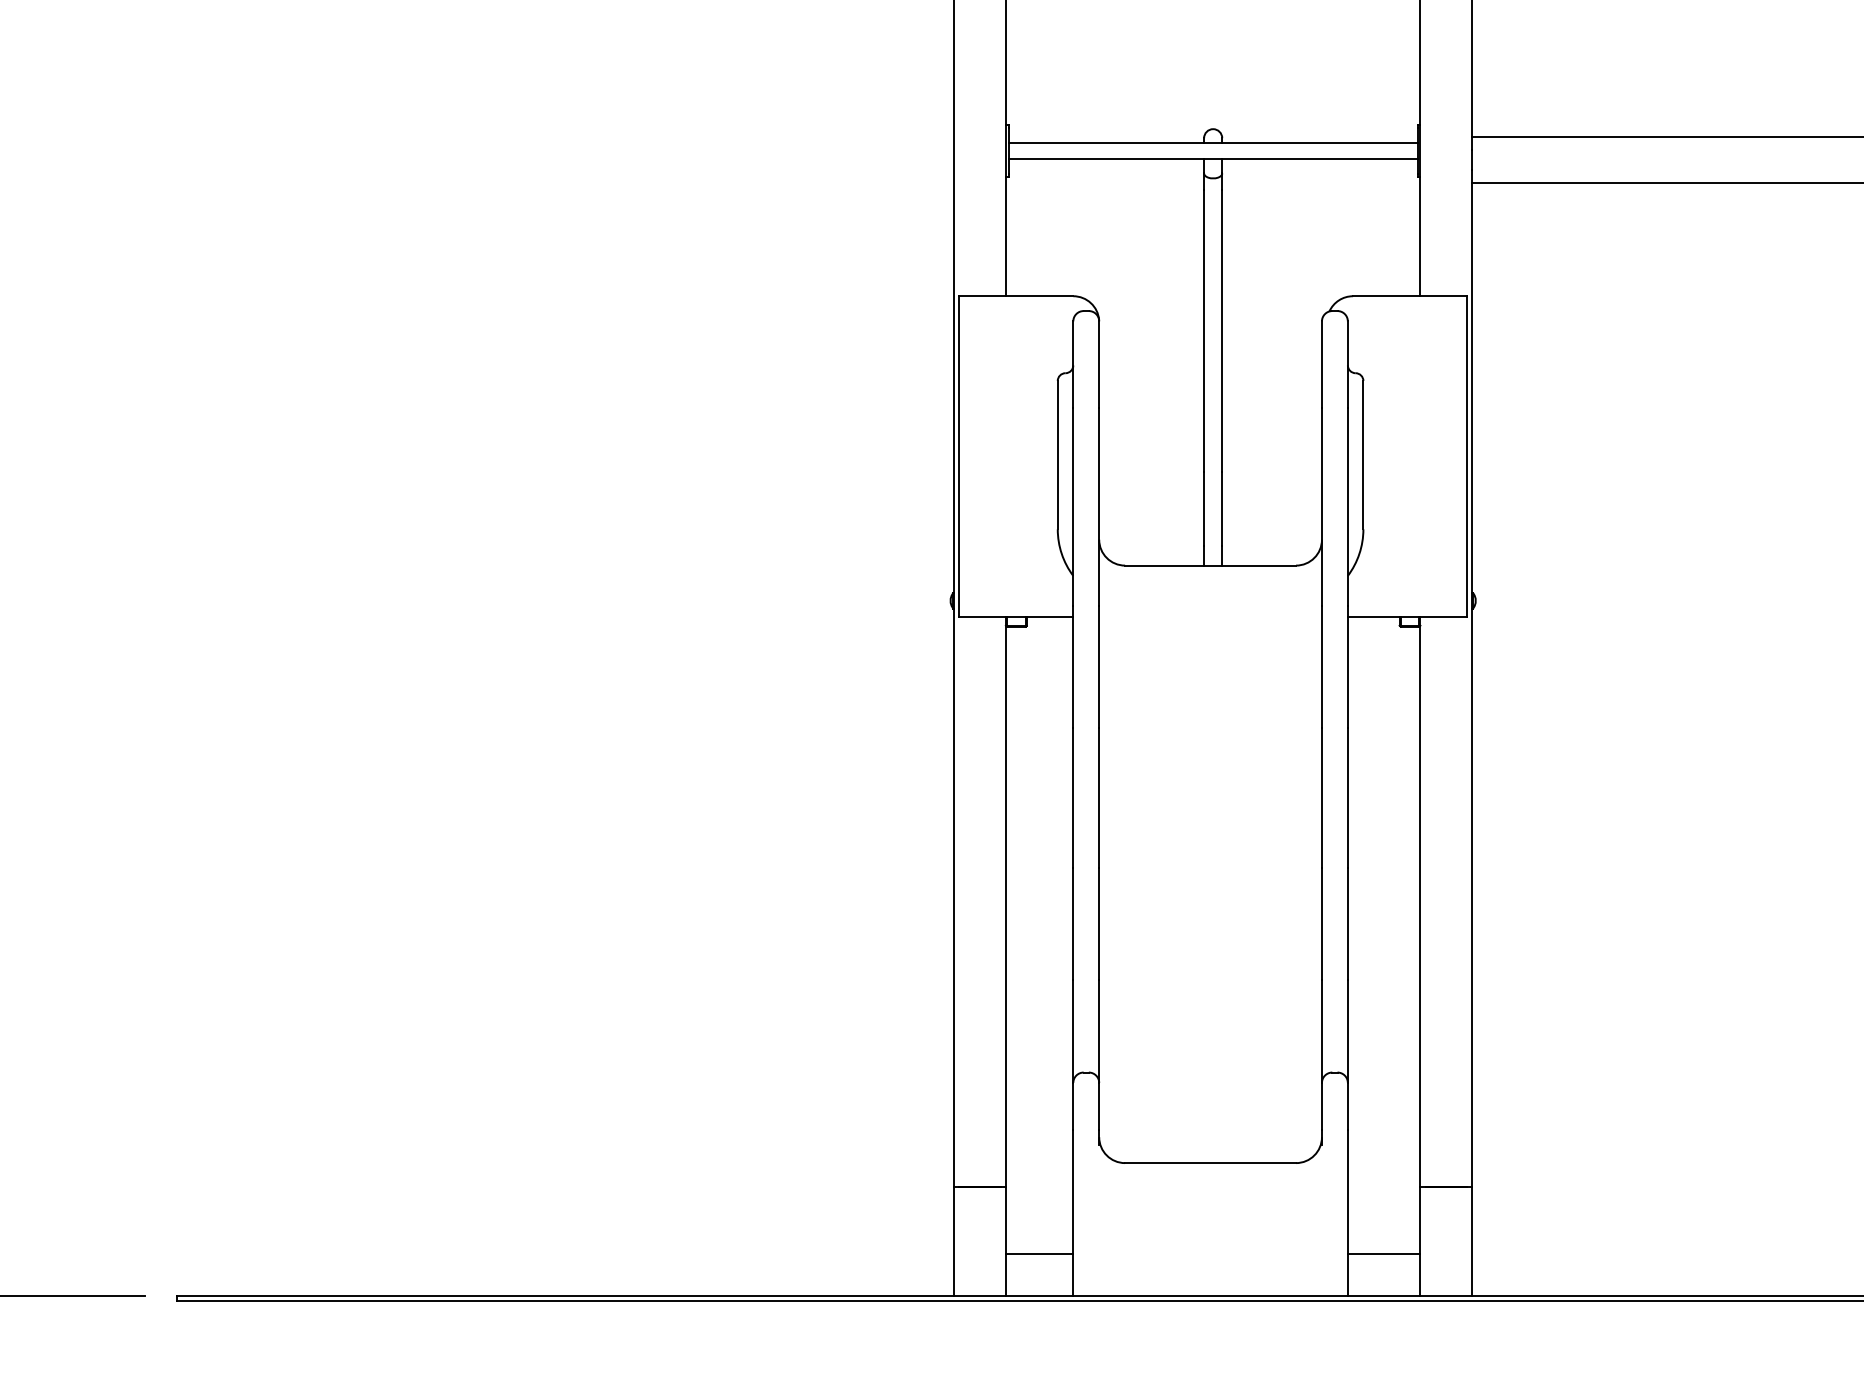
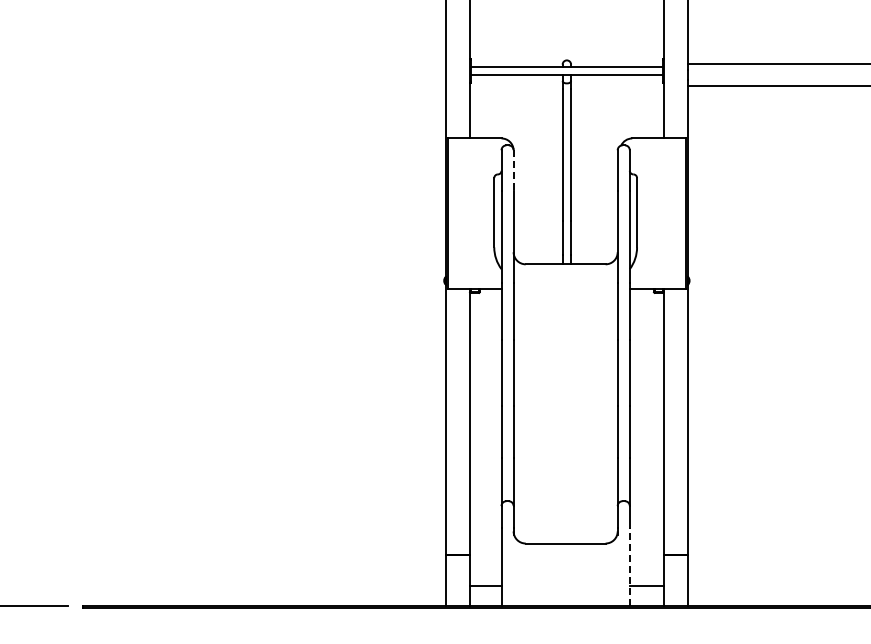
line: (1098, 366) -> (513, 171), solid -> dashed
line: (1347, 1212) -> (629, 566), solid -> dashed

